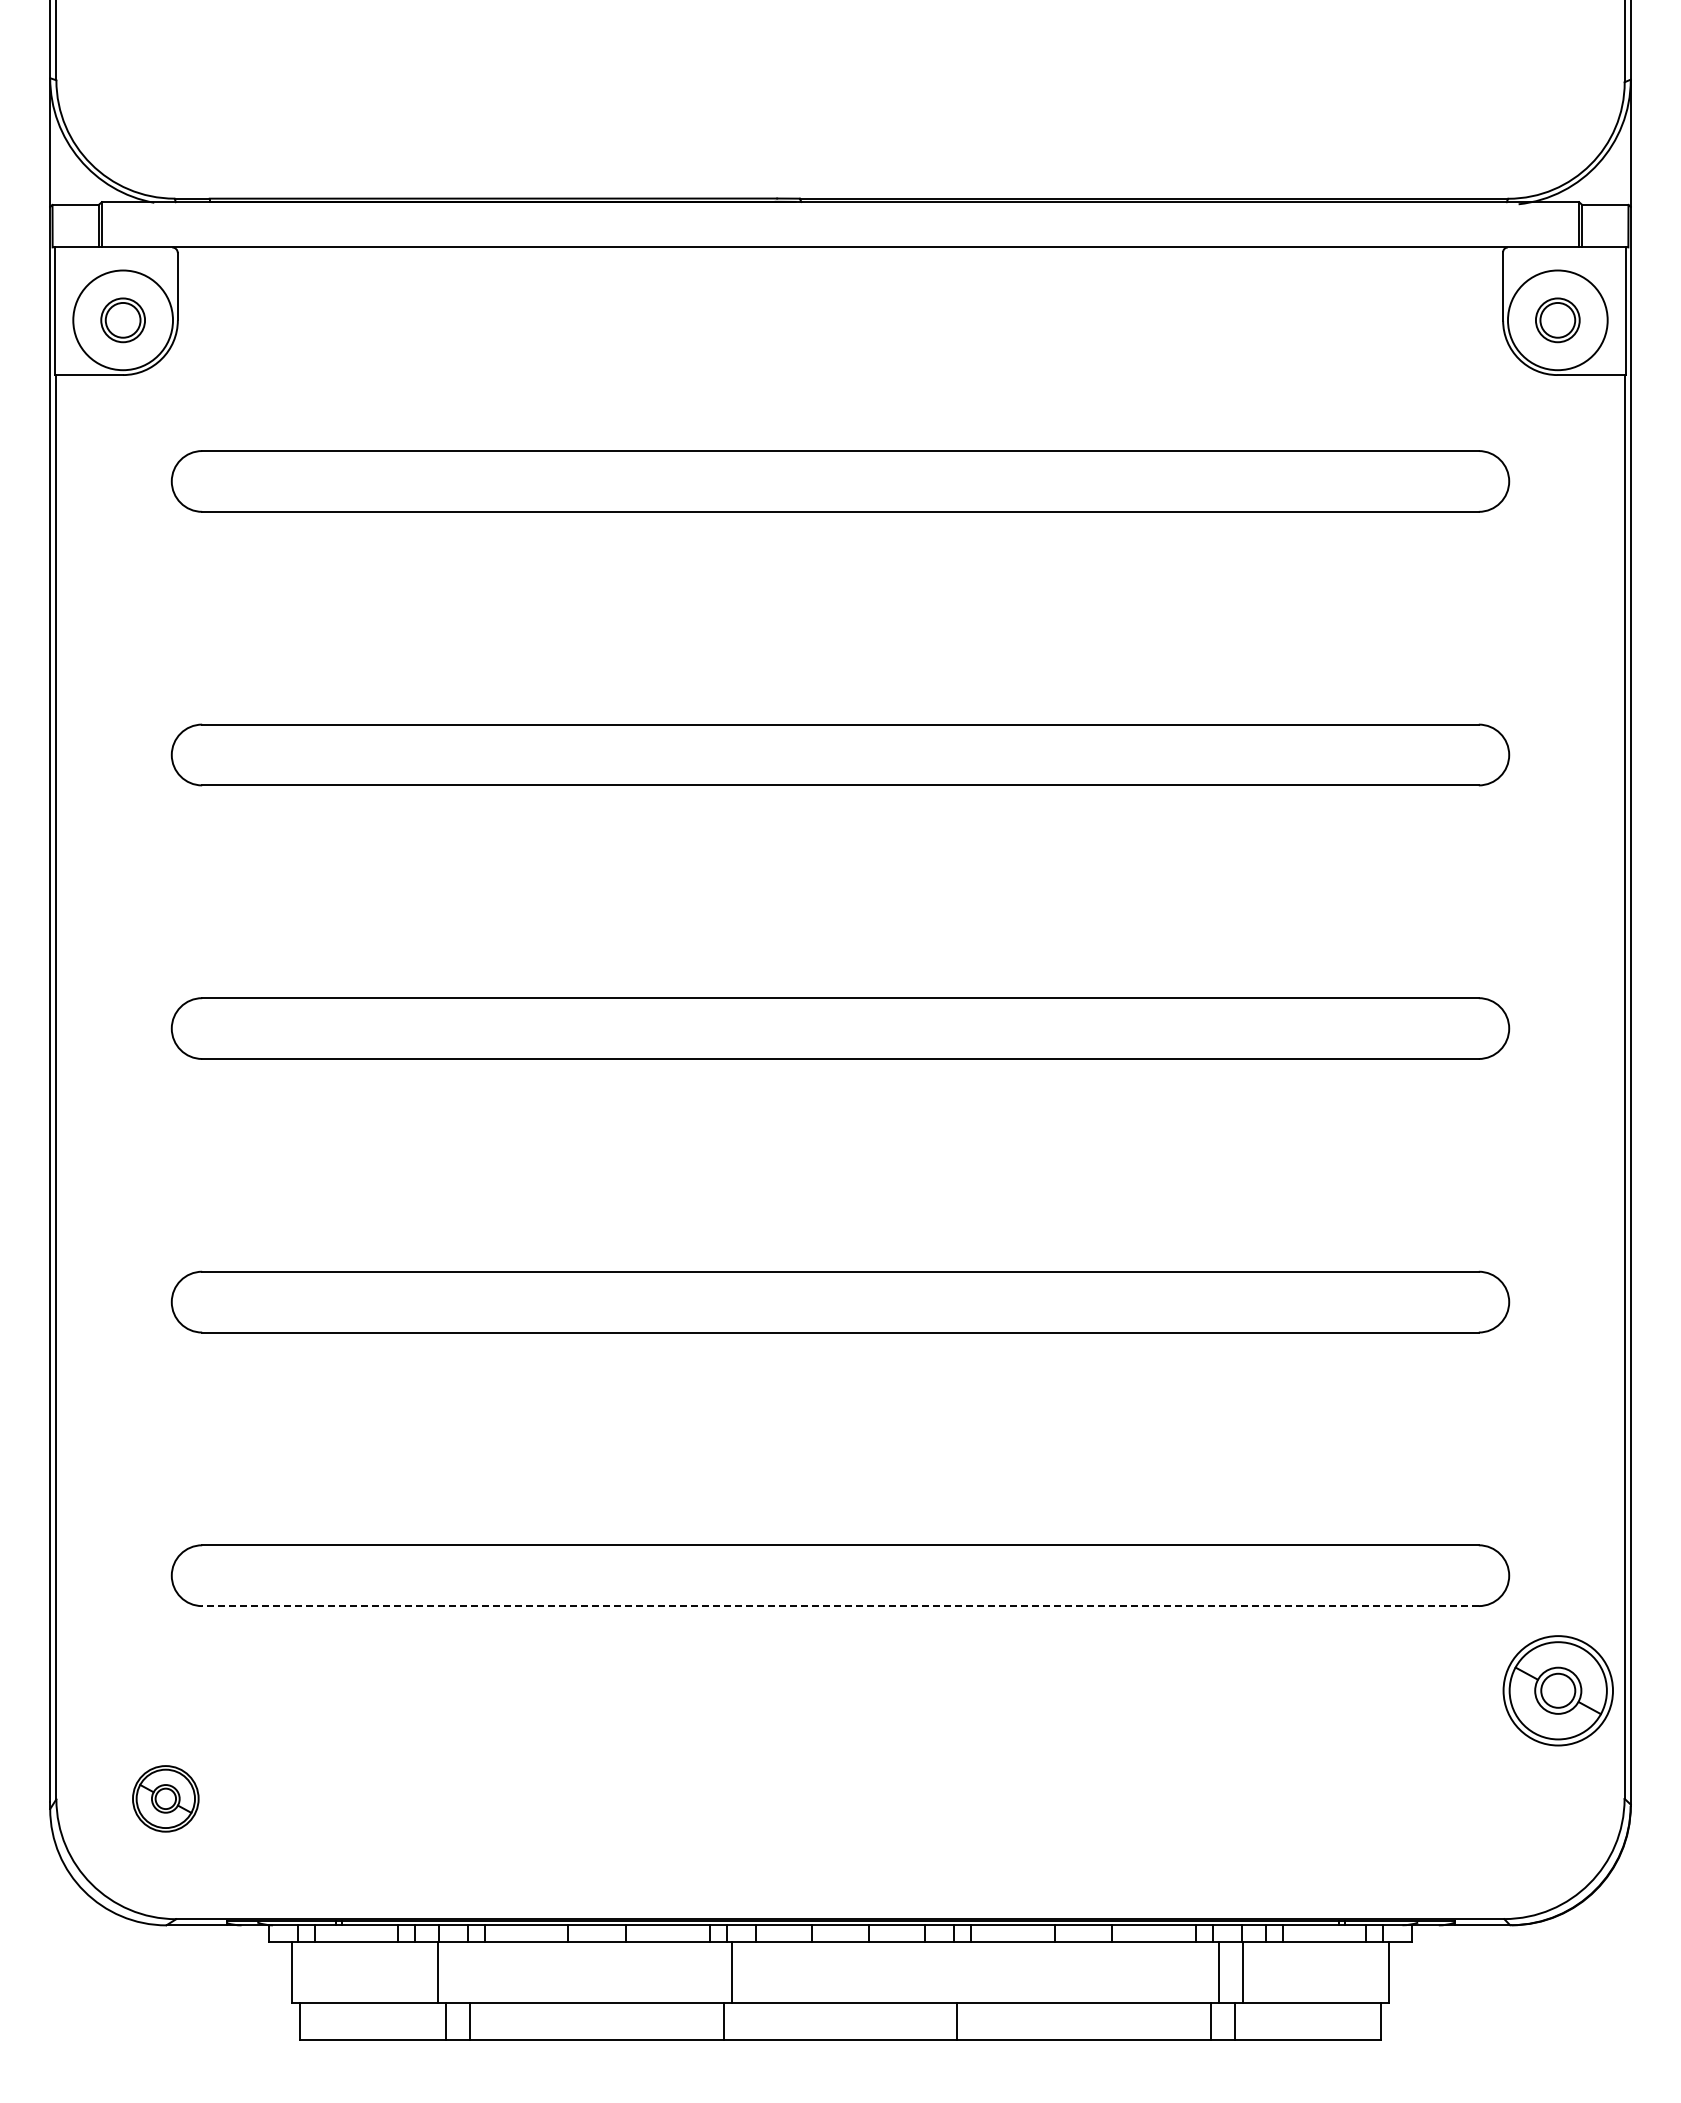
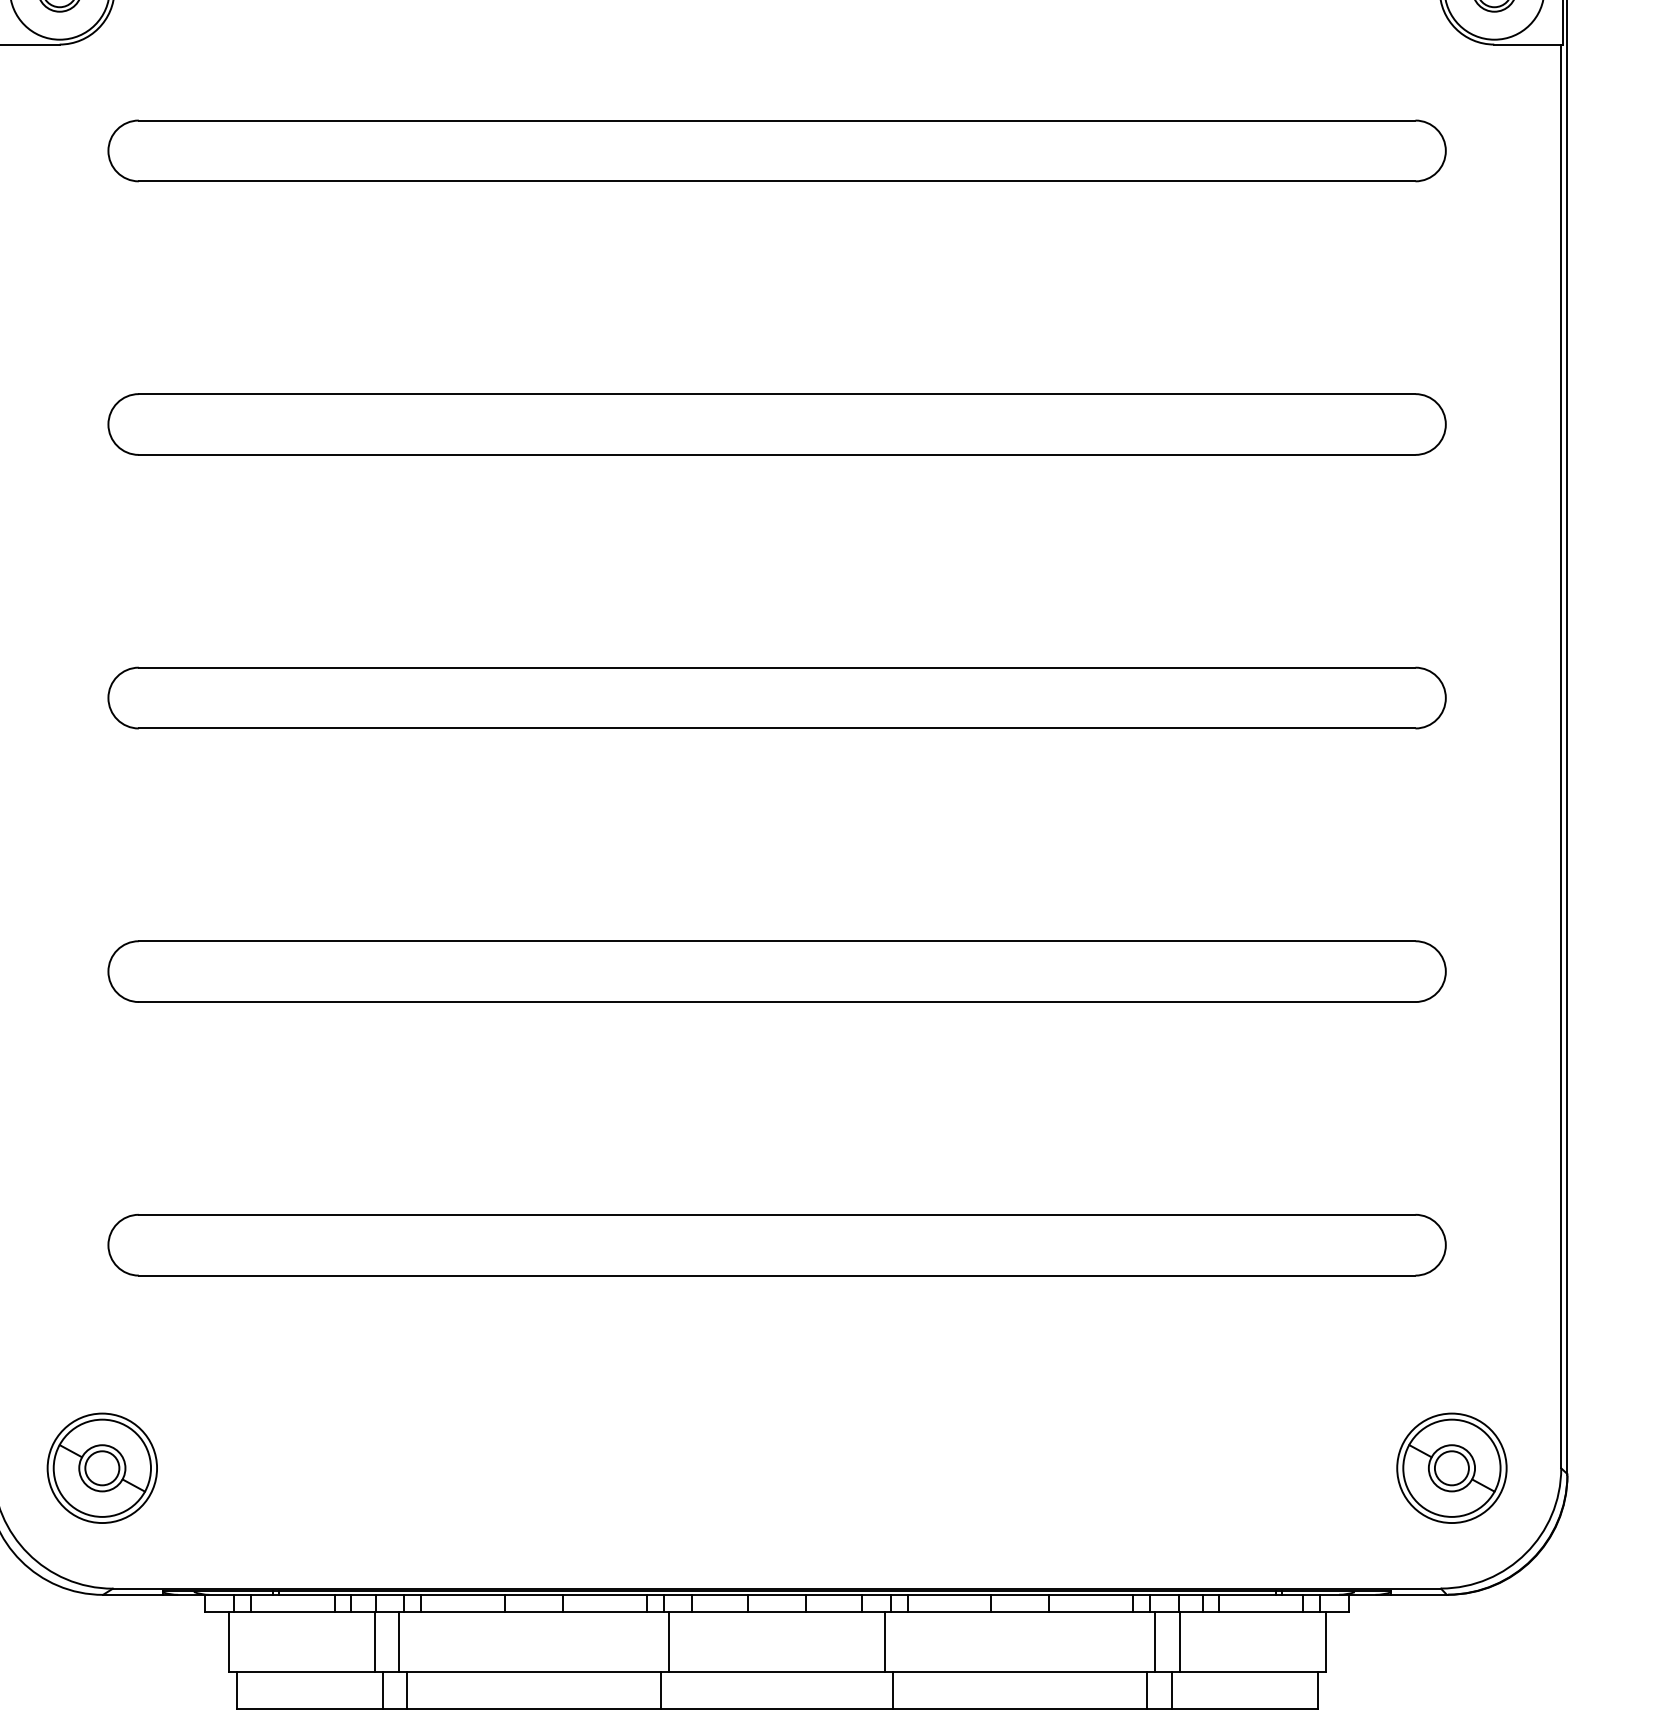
line: (840, 1606) -> (777, 1276), dashed -> solid
part: (1557, 1690) -> (1451, 1468), moved
part: (165, 1798) -> (102, 1468), size x1.67
line: (462, 1972) -> (399, 1642), added
line: (948, 1972) -> (885, 1642), added

